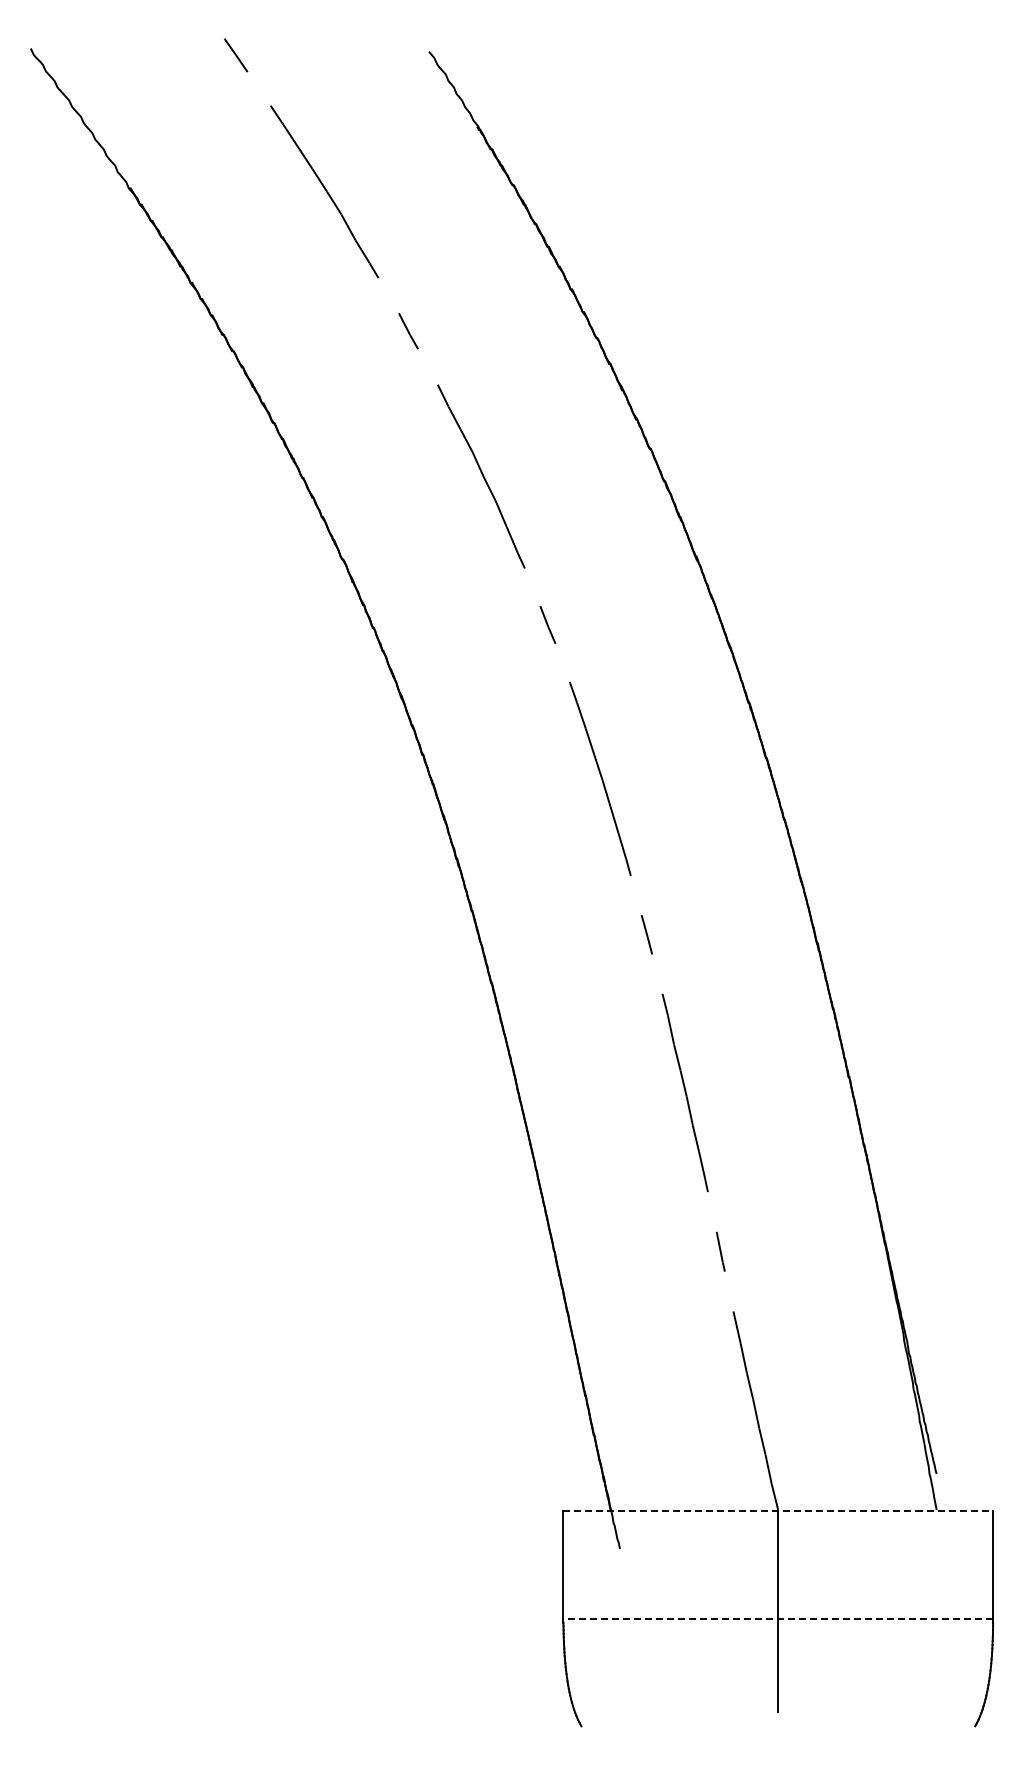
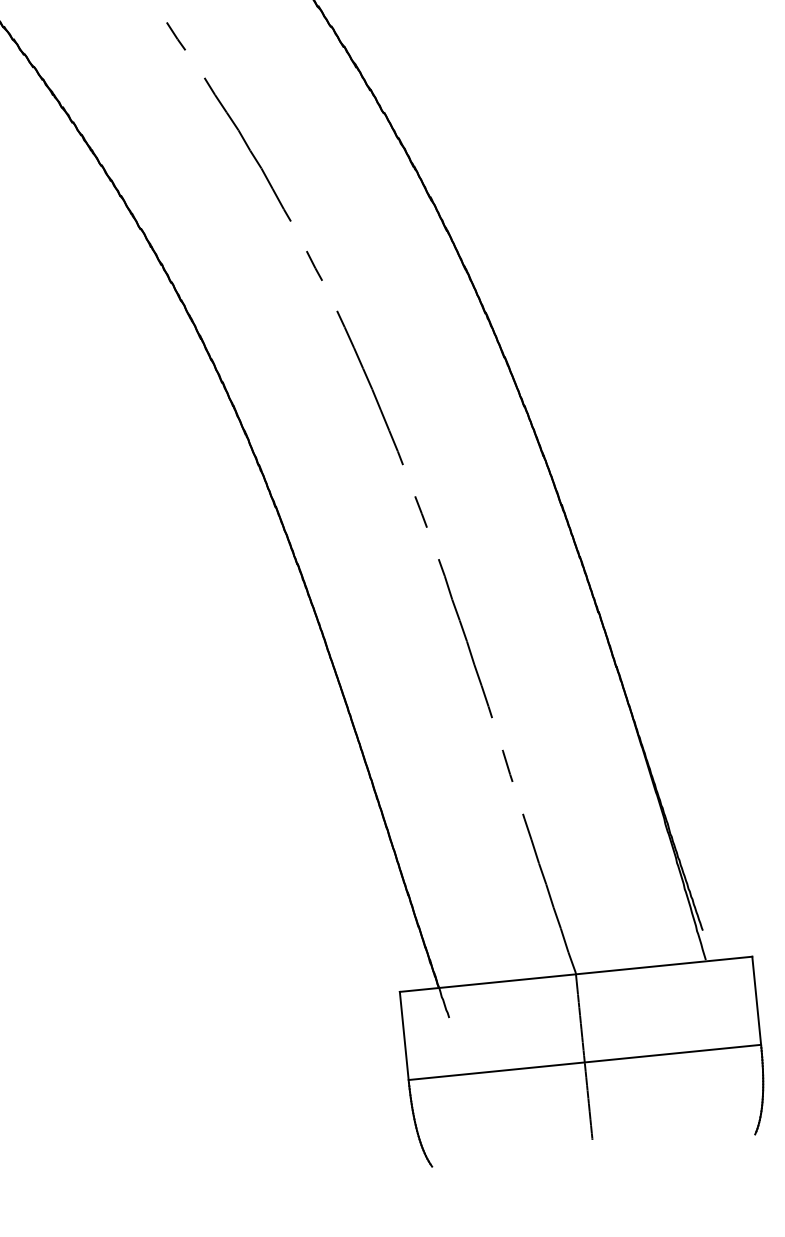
line: (778, 1511) -> (576, 974), dashed -> solid
line: (778, 1618) -> (585, 1062), dashed -> solid

